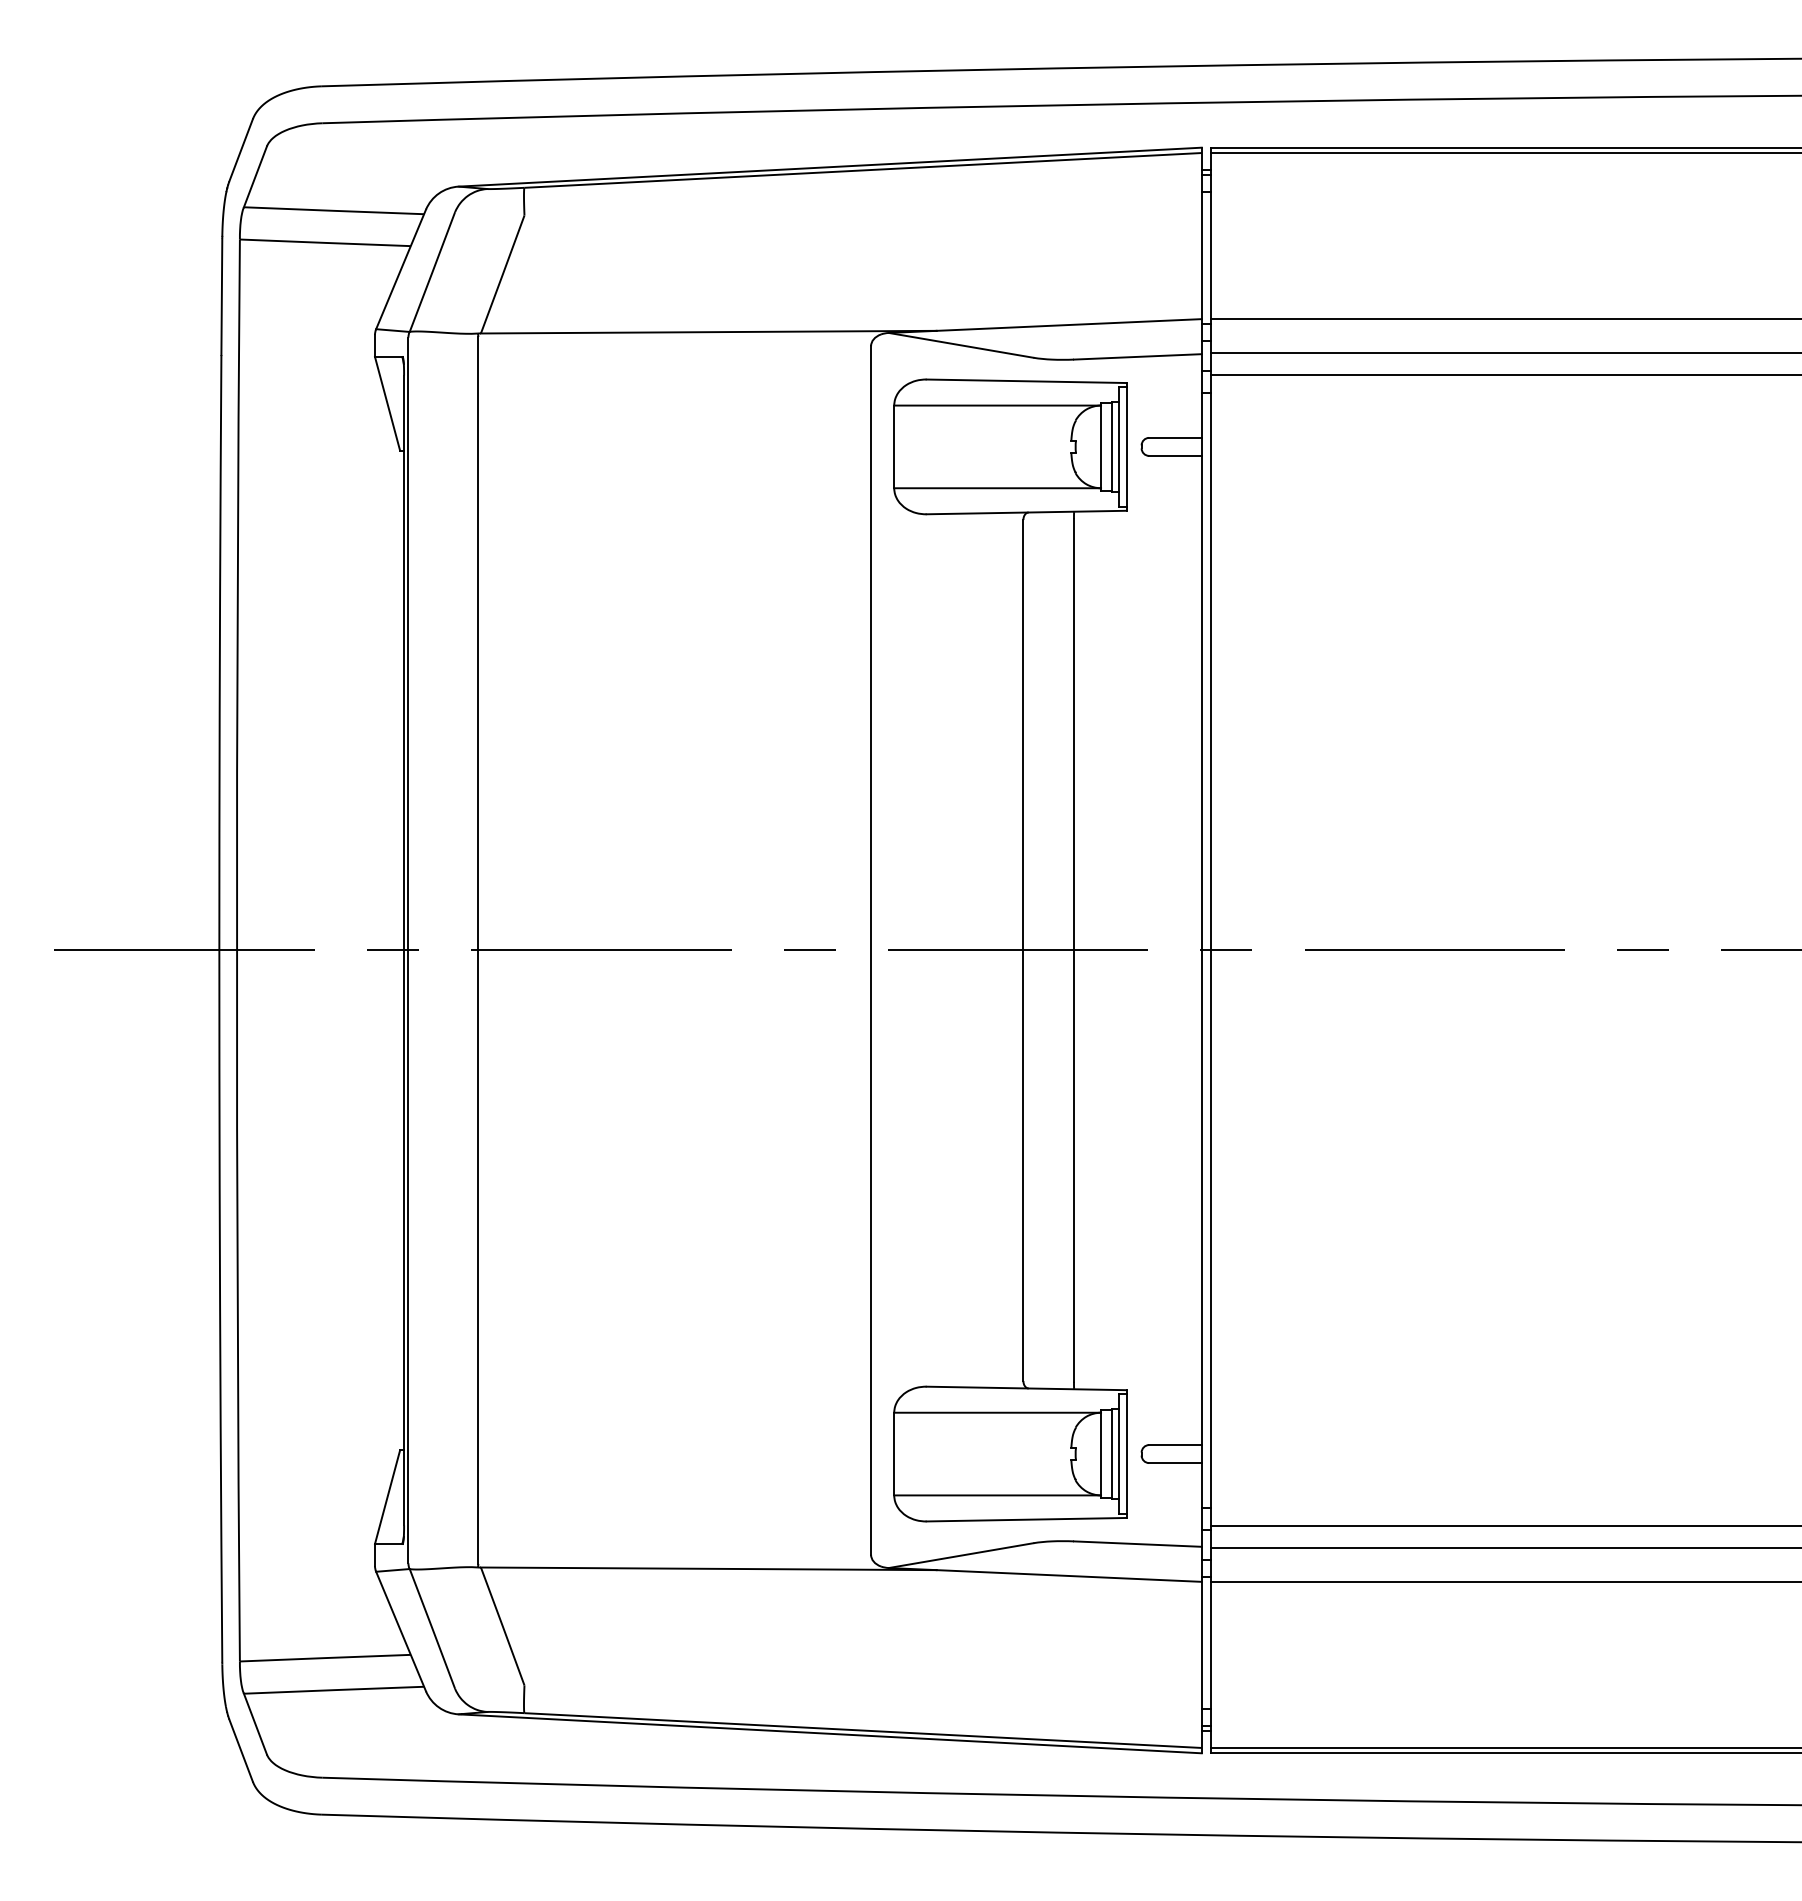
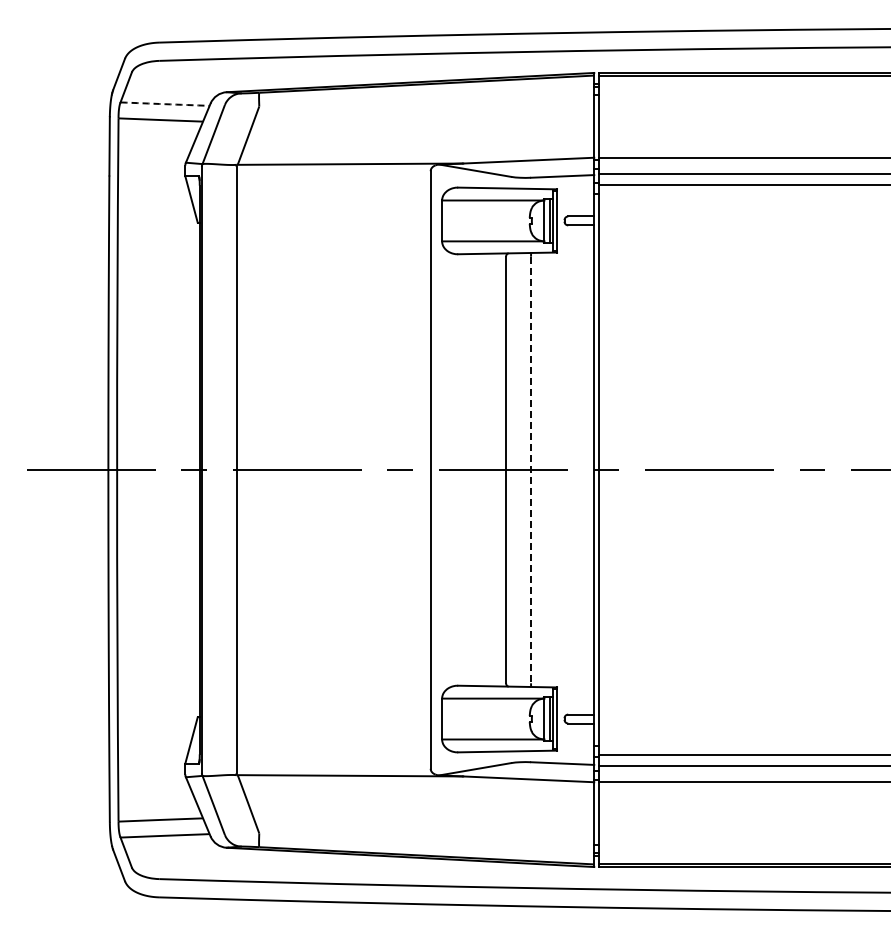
arc: (334, 211) -> (165, 104), solid -> dashed
line: (1074, 951) -> (531, 470), solid -> dashed

